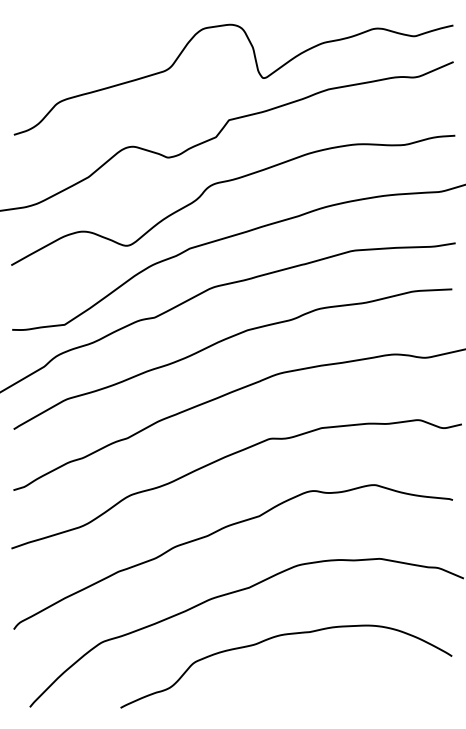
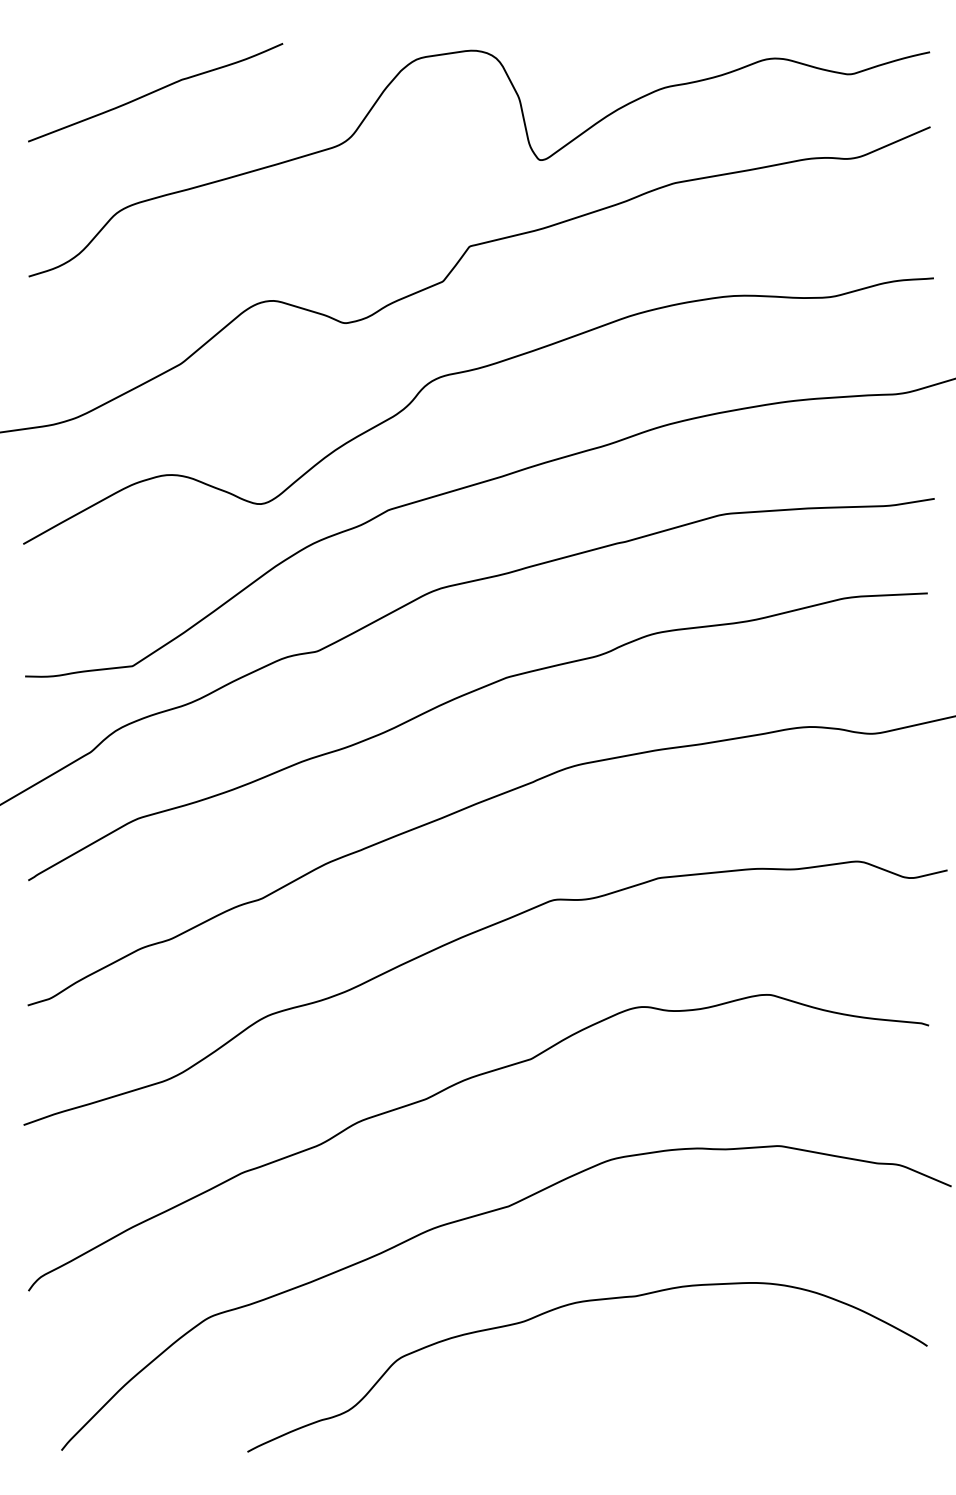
curve: (75, 44) -> (154, 91), added

